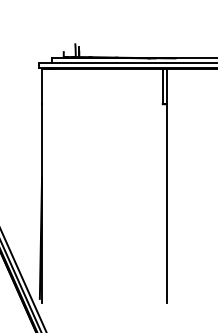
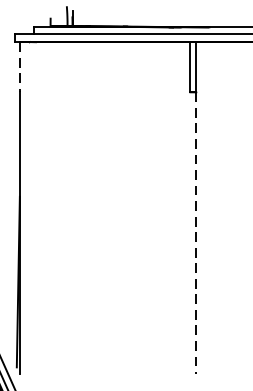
line: (42, 86) -> (20, 67), solid -> dashed
line: (166, 203) -> (195, 232), solid -> dashed

